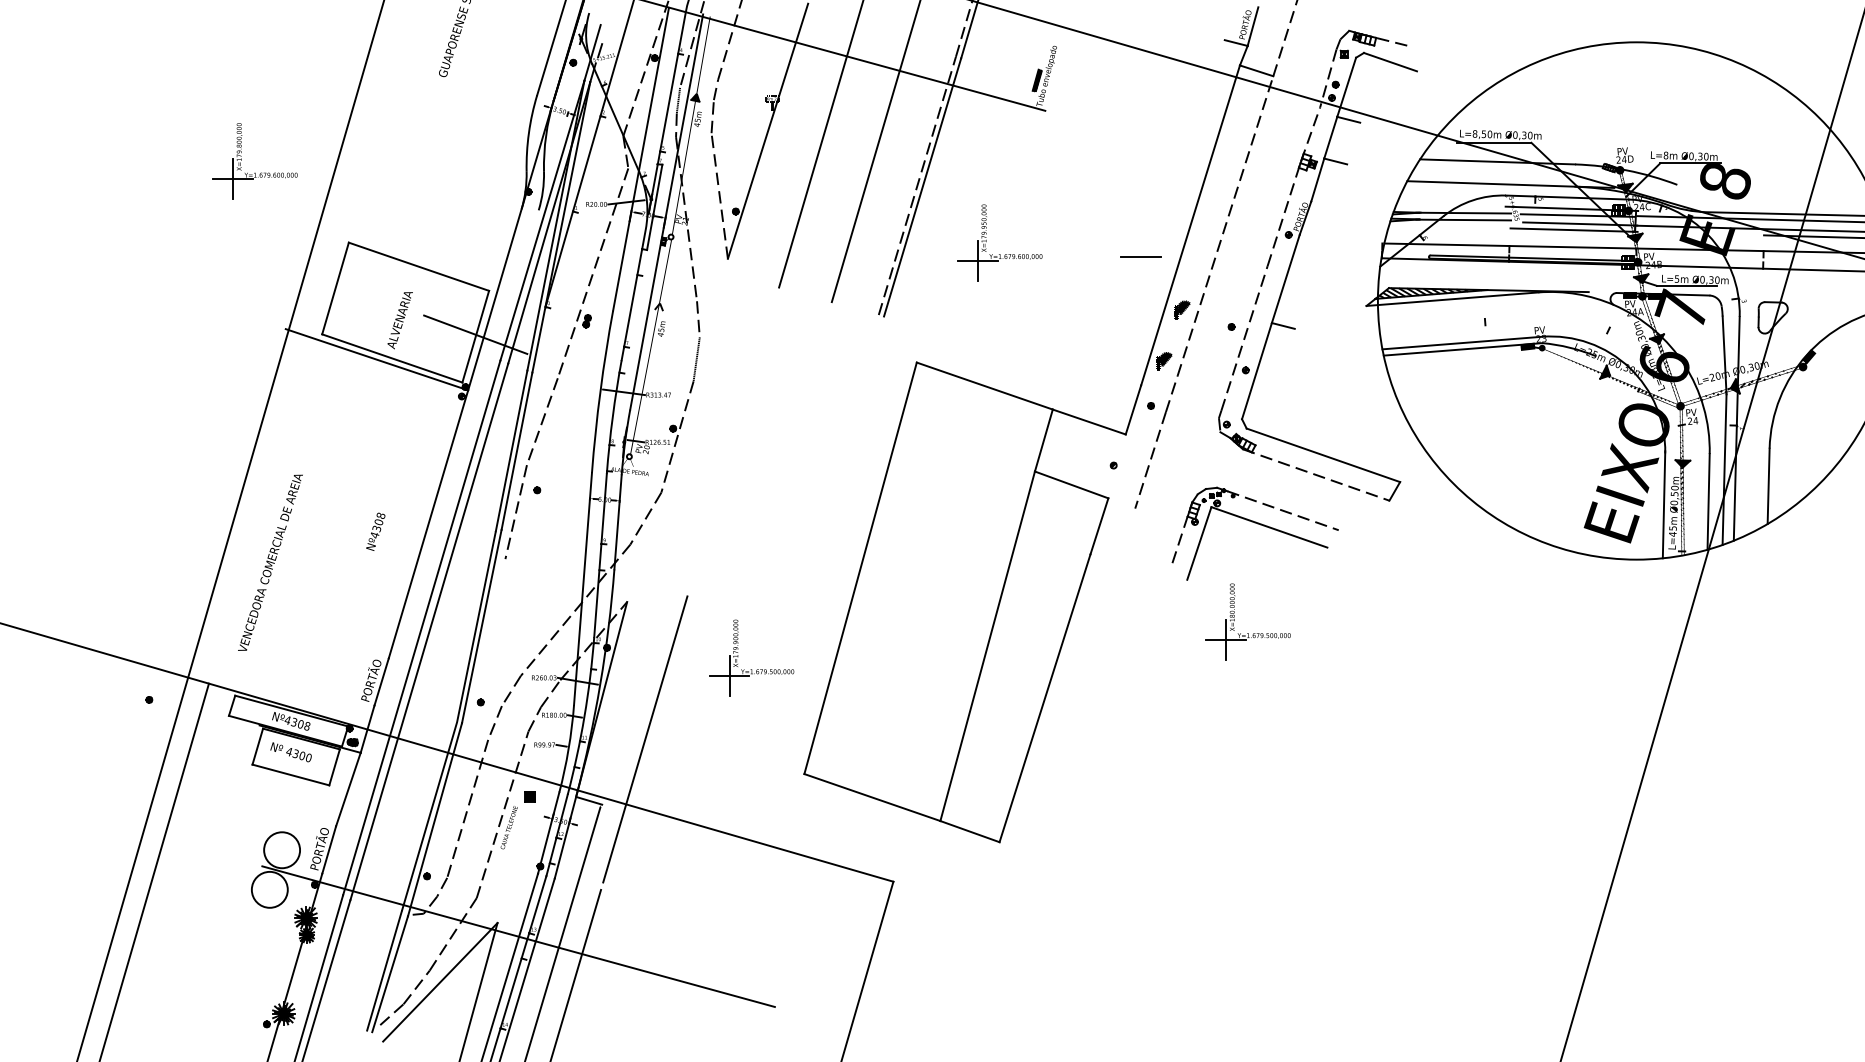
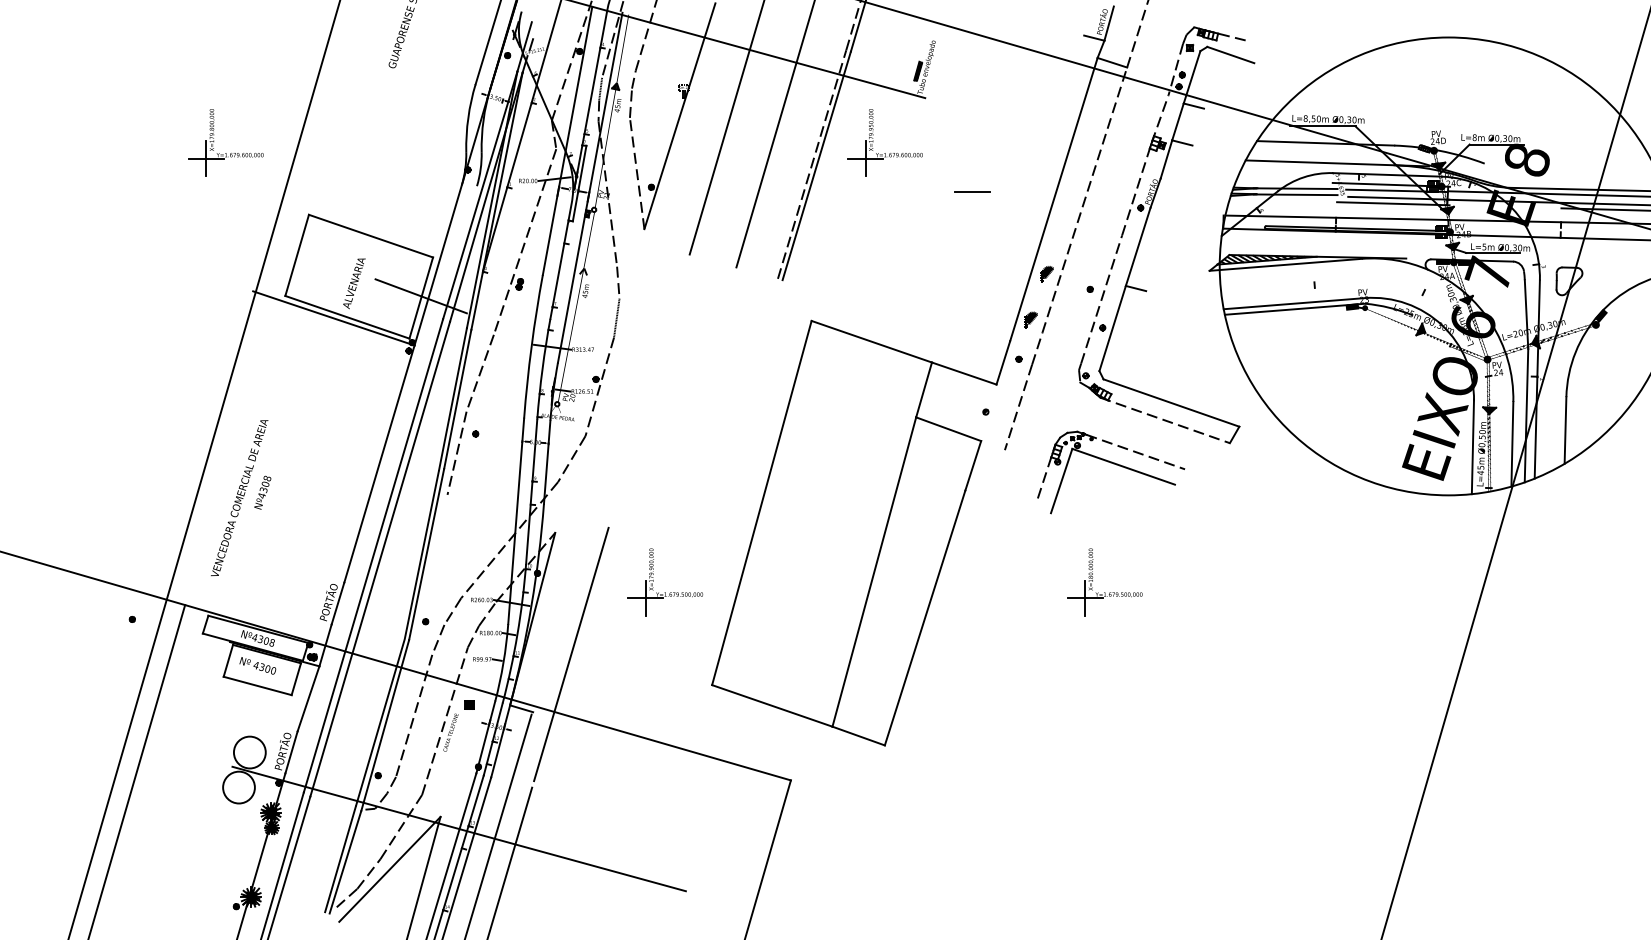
part: (986, 242) -> (873, 142), moved
line: (1141, 255) -> (972, 191), moved
text: (375, 531) -> (262, 492), moved
part: (1247, 633) -> (1104, 592), moved

